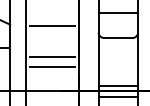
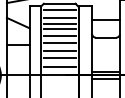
line: (52, 9) -> (59, 17), added
line: (52, 17) -> (59, 23), added
line: (52, 36) -> (59, 36), added
line: (52, 44) -> (59, 42), added
line: (52, 80) -> (59, 67), added

